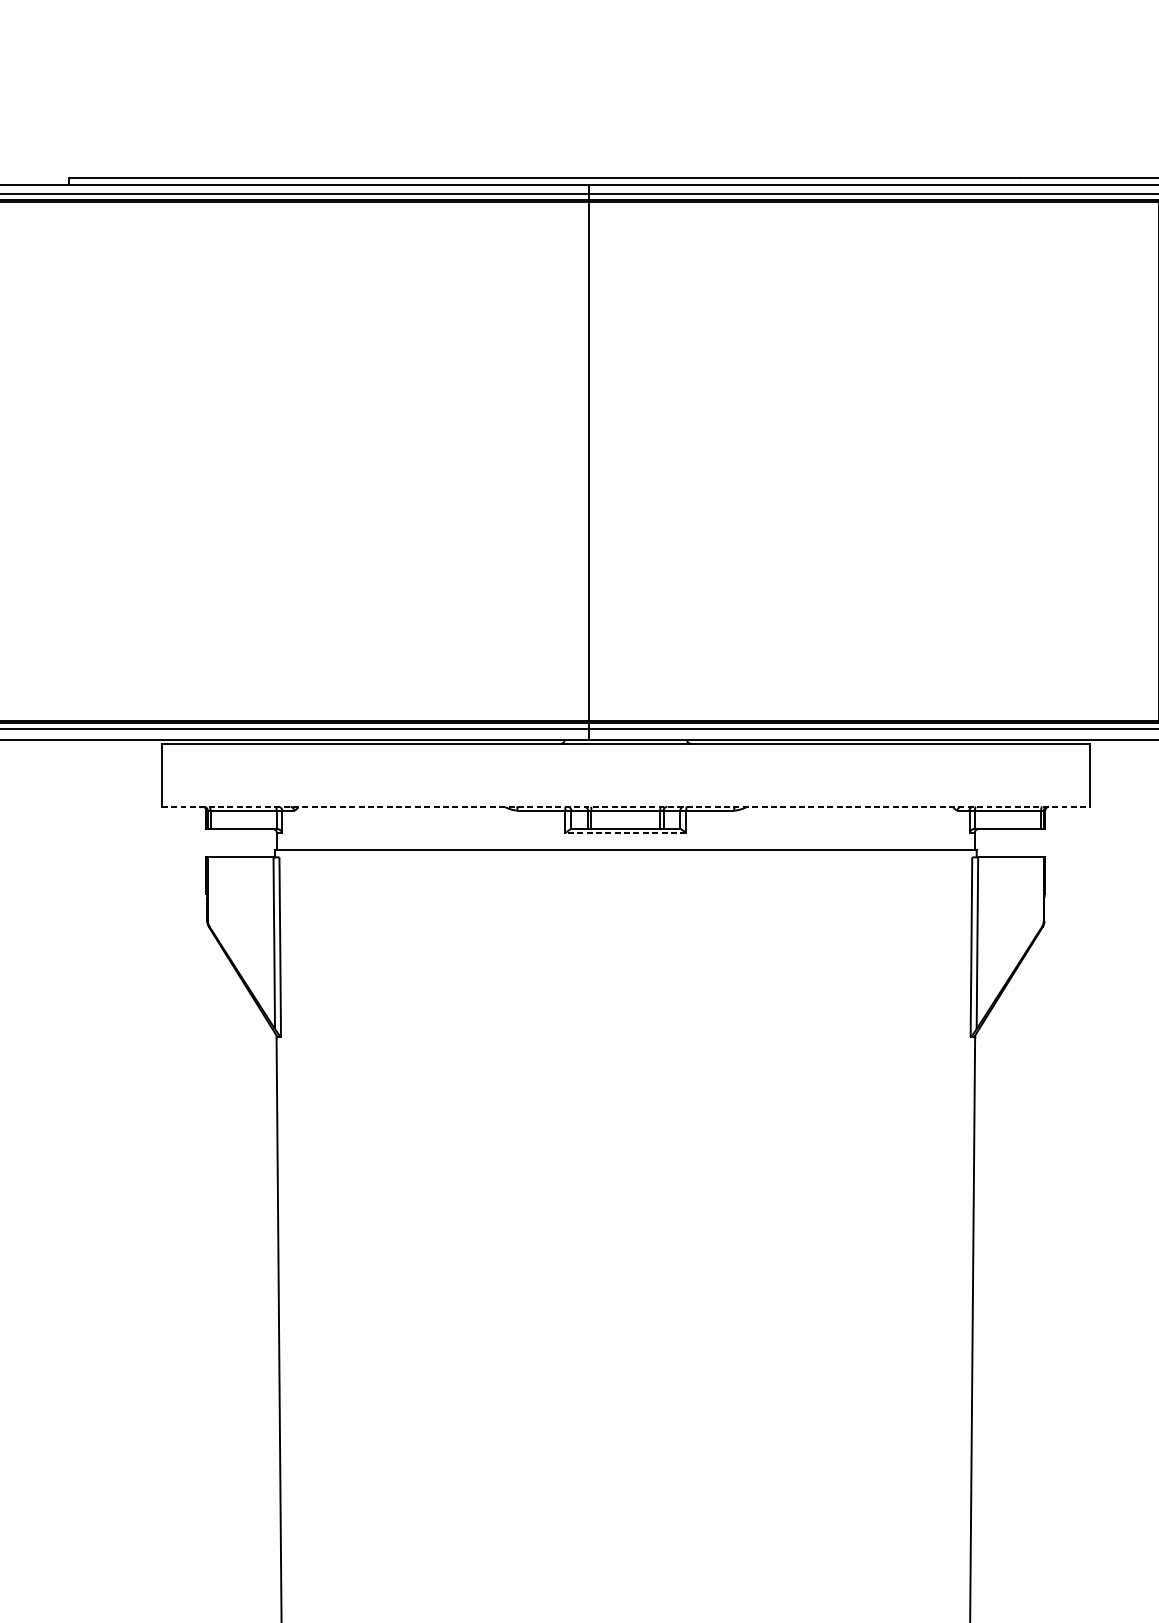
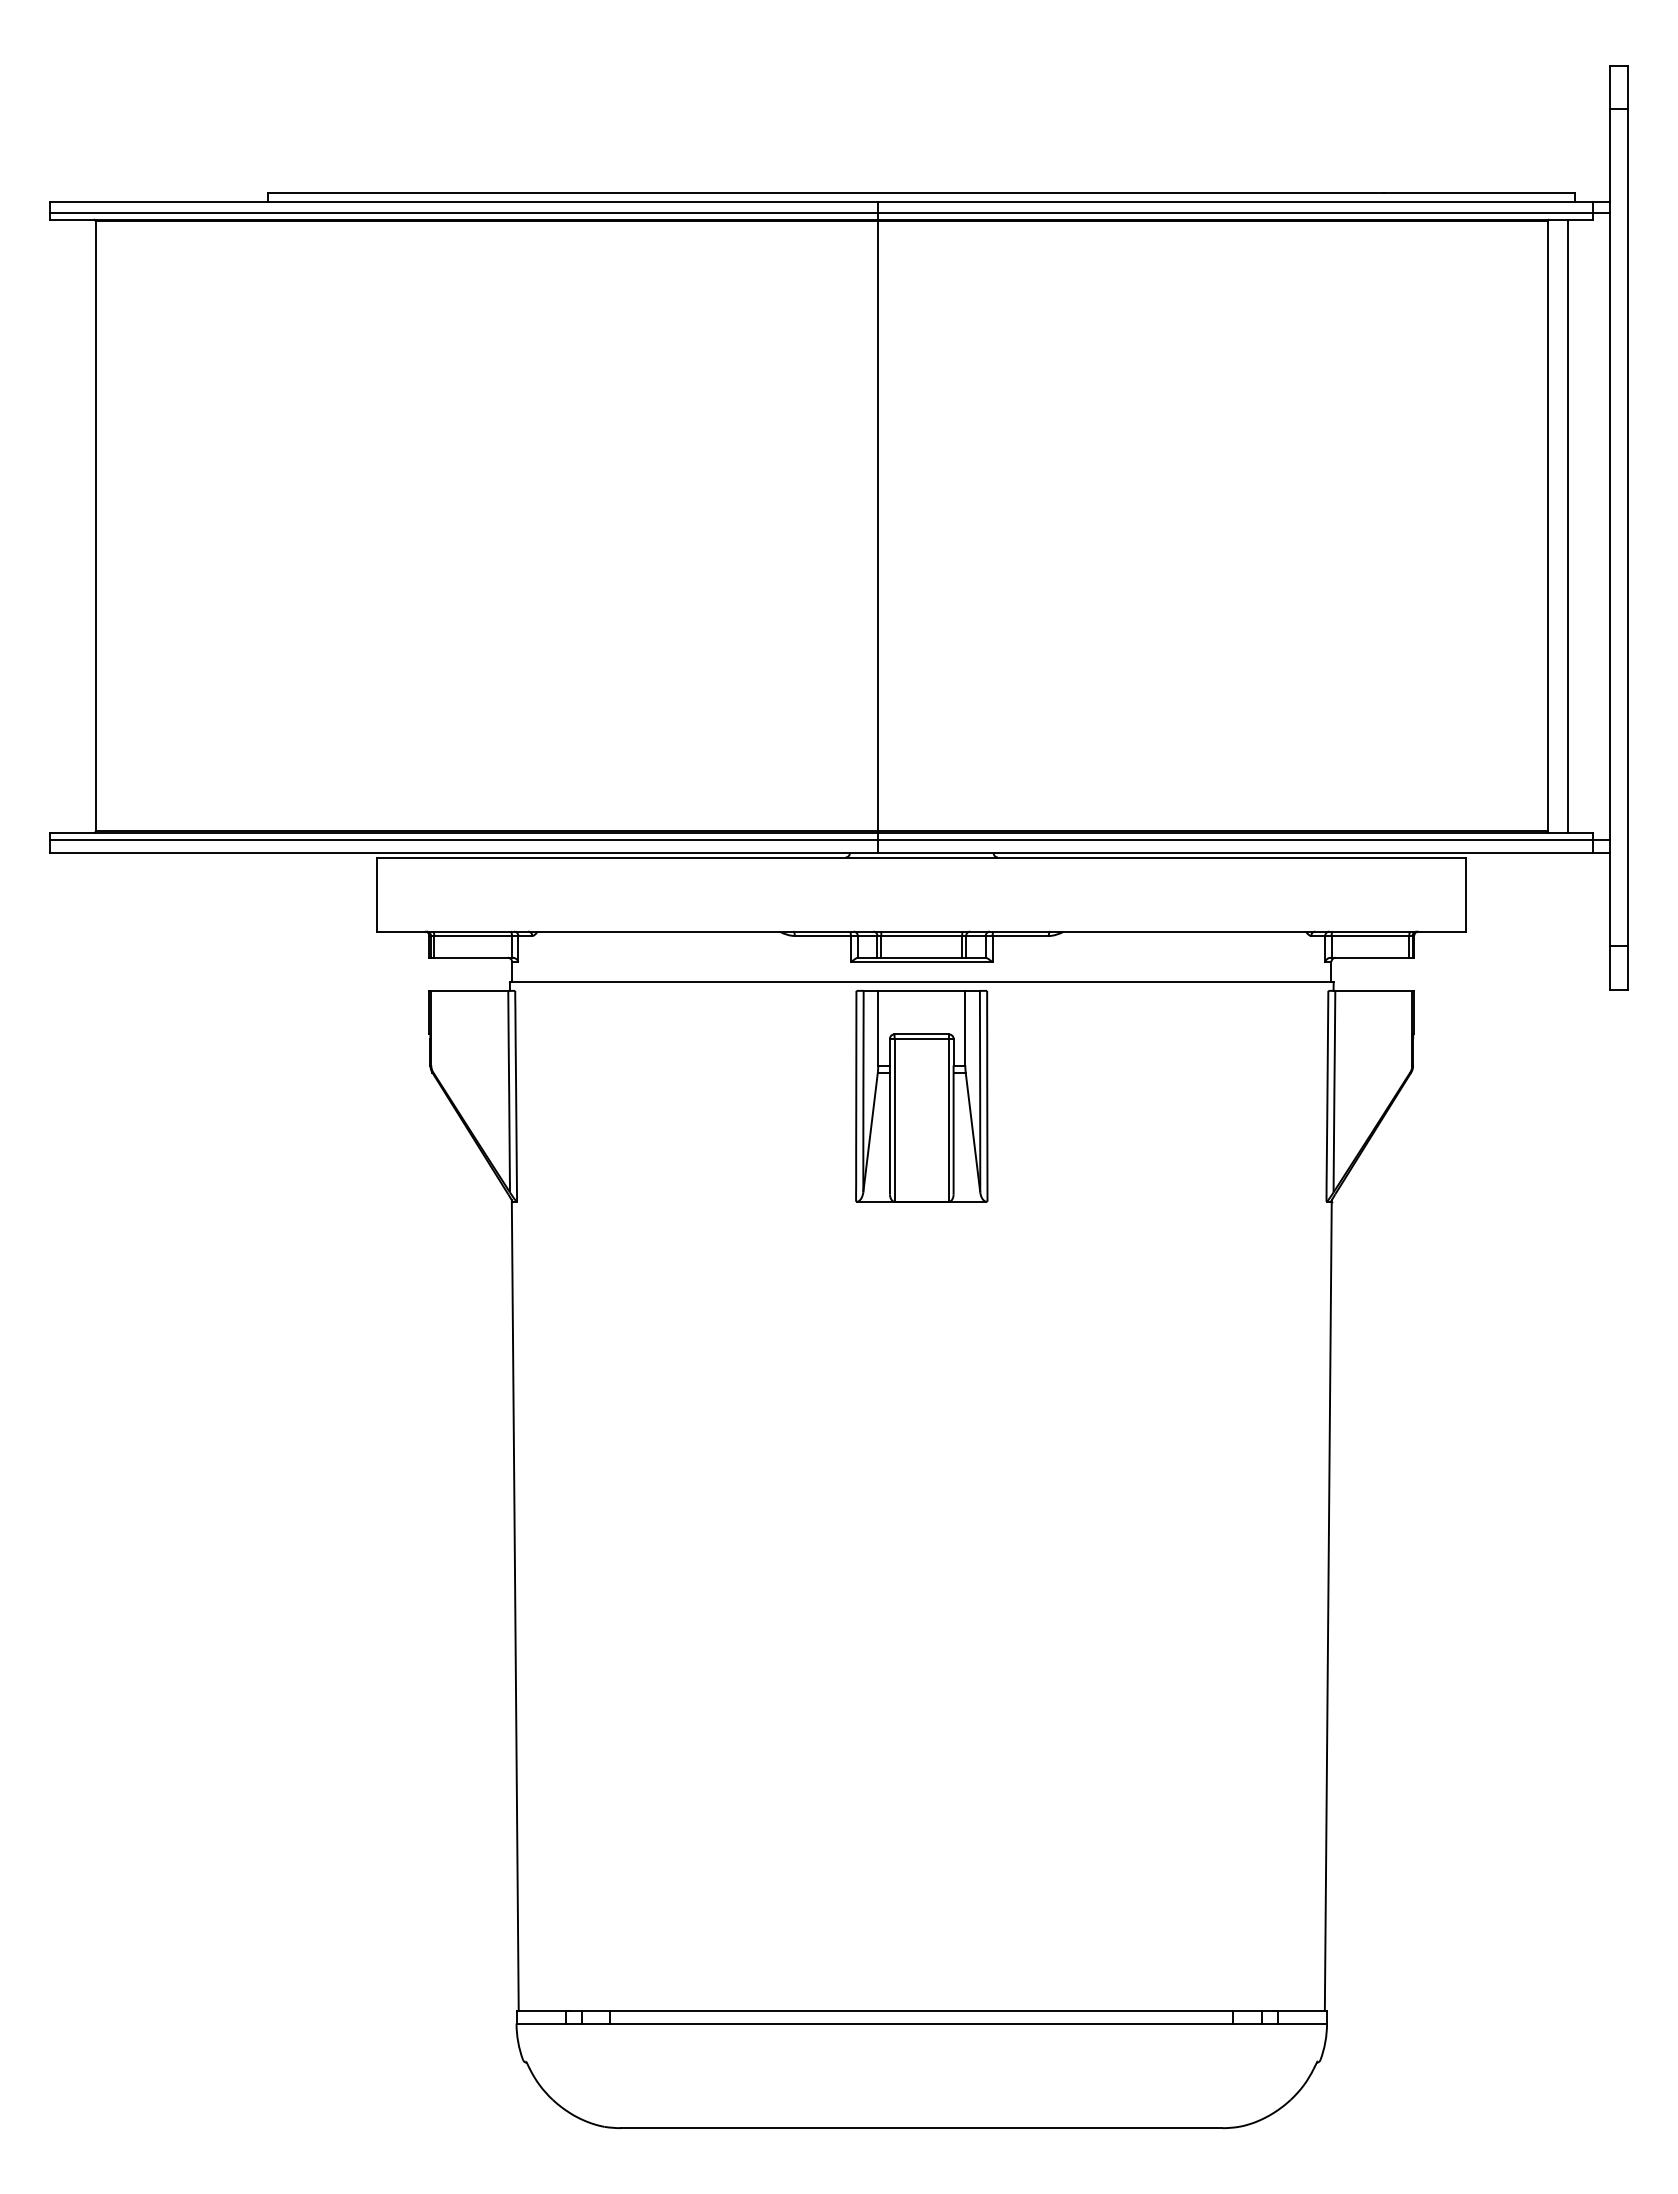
line: (625, 806) -> (921, 931), dashed -> solid
line: (625, 833) -> (921, 962), dashed -> solid
part: (625, 947) -> (921, 1096), added

